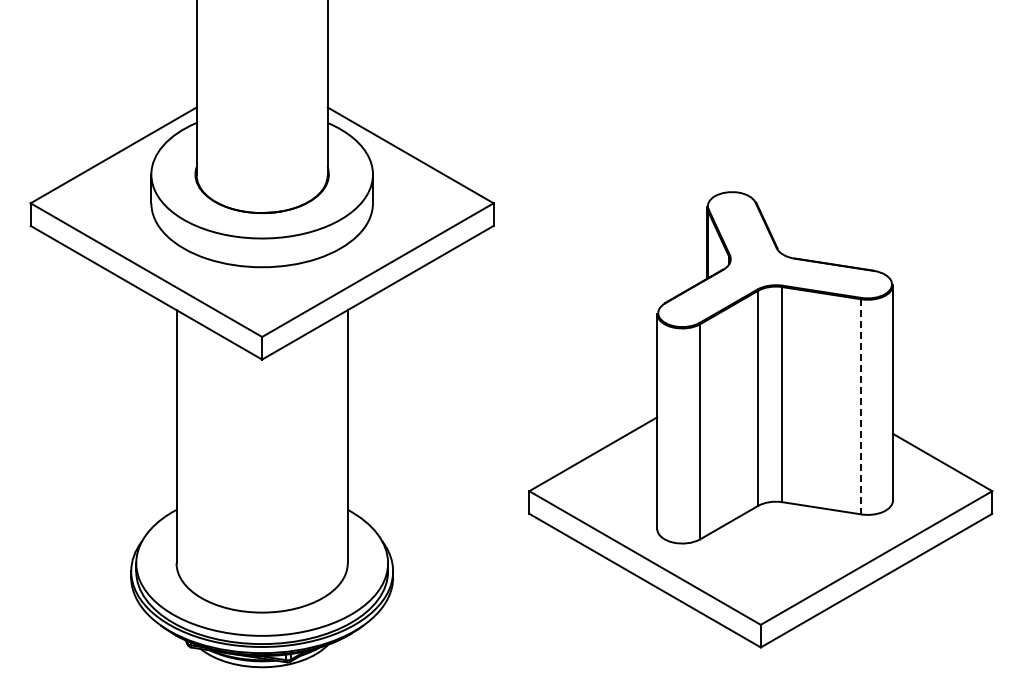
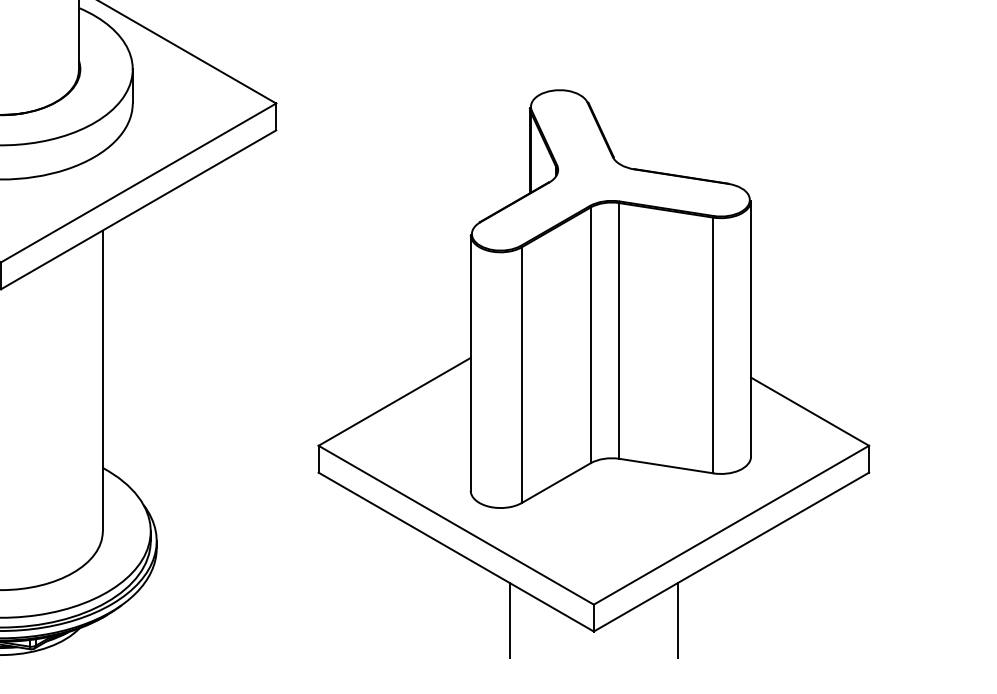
line: (861, 406) -> (713, 345), dashed -> solid
line: (690, 638) -> (510, 620), added
line: (831, 638) -> (677, 620), added

